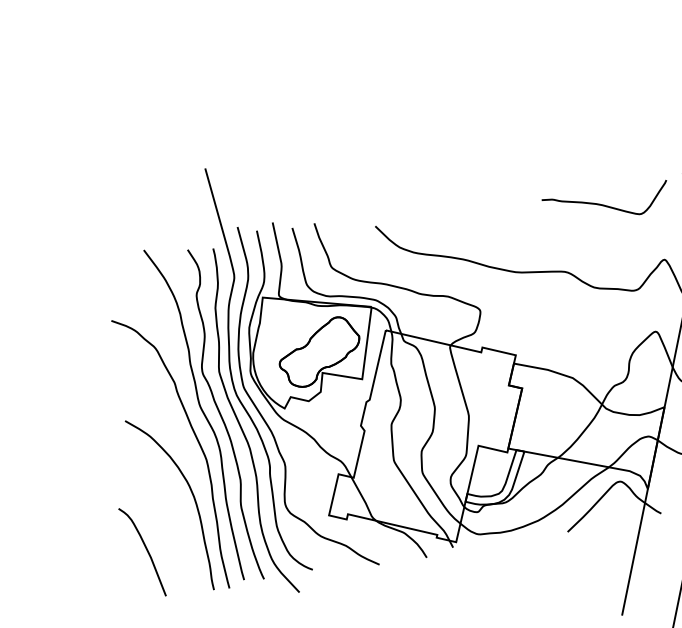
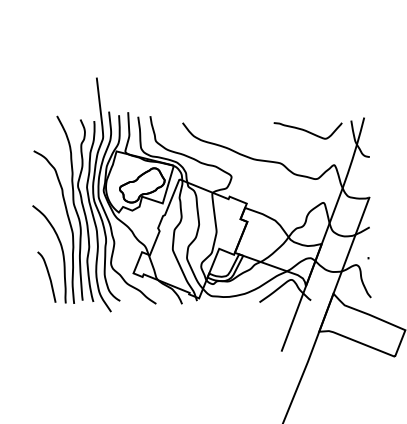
curve: (145, 550) -> (48, 276), moved

